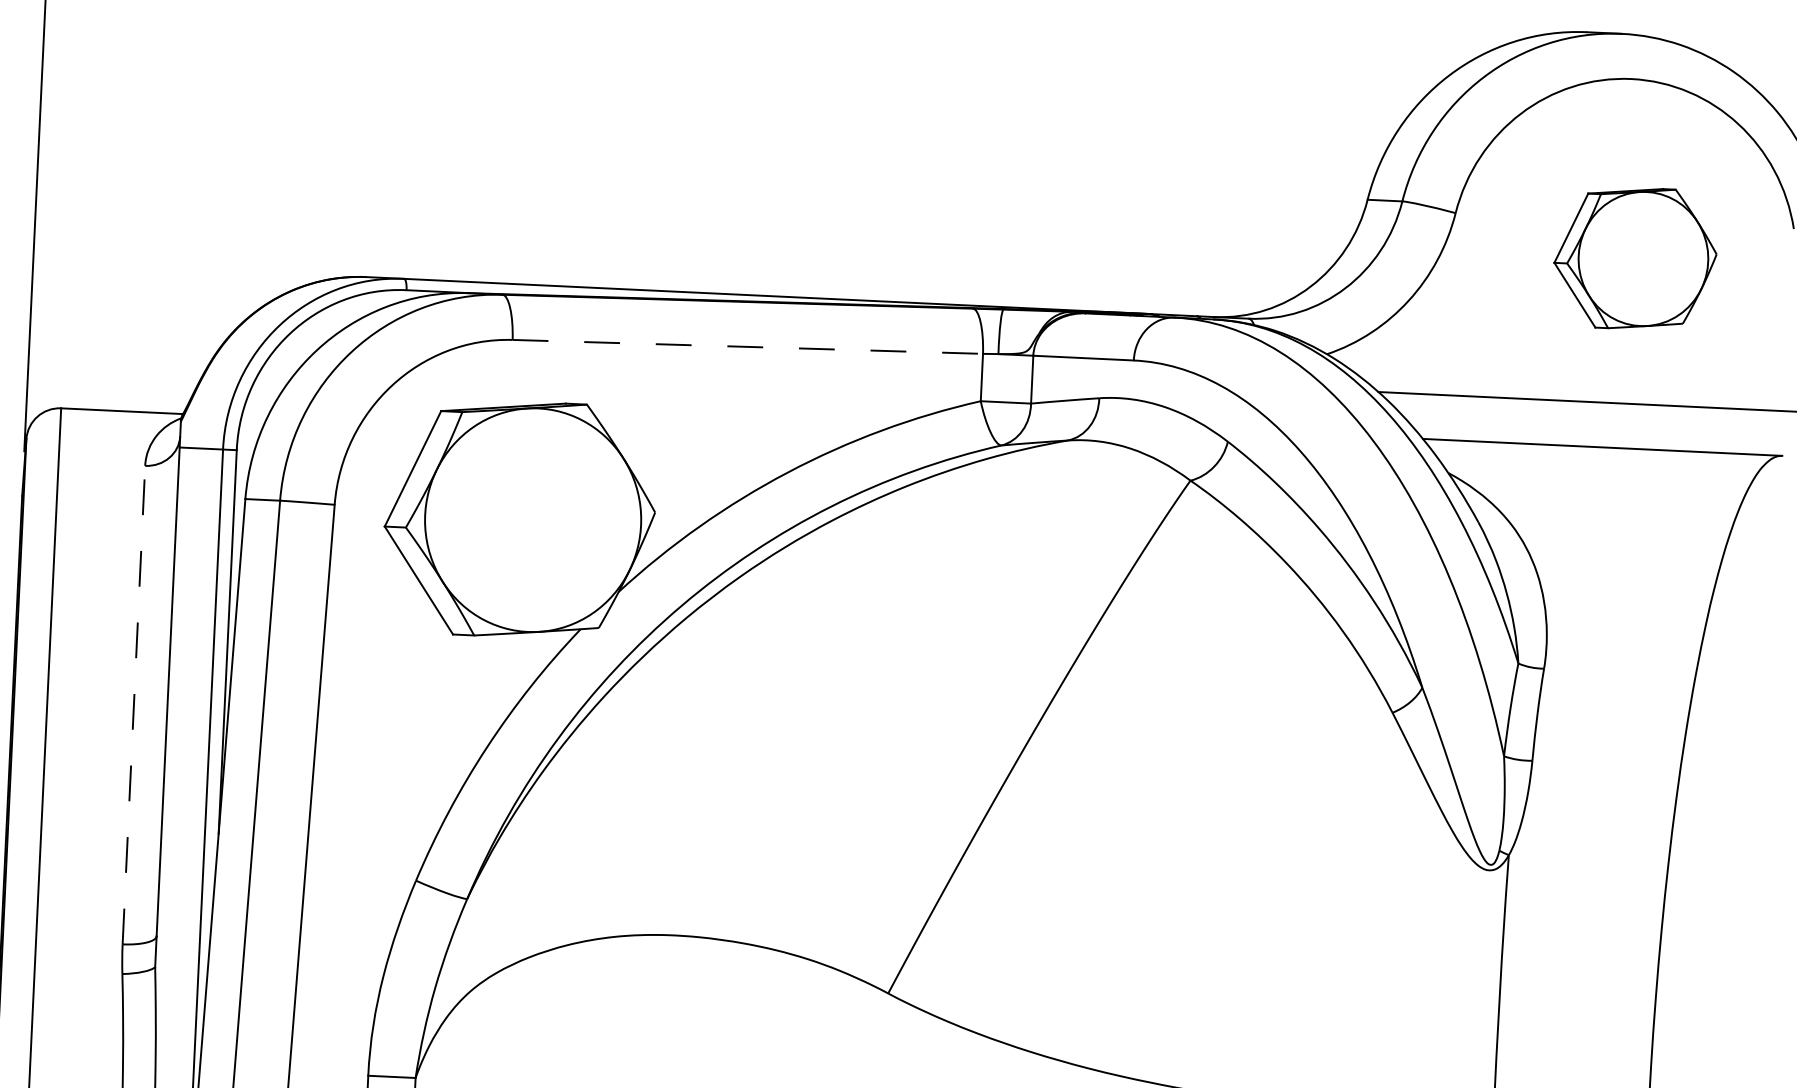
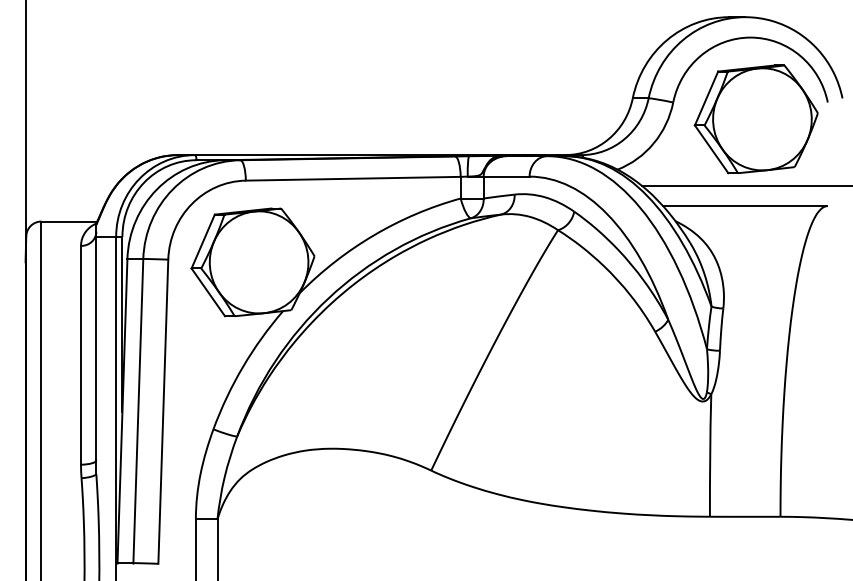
part: (1633, 258) -> (755, 119), size x1.67
line: (748, 346) -> (353, 178), dashed -> solid
line: (135, 703) -> (81, 354), dashed -> solid

